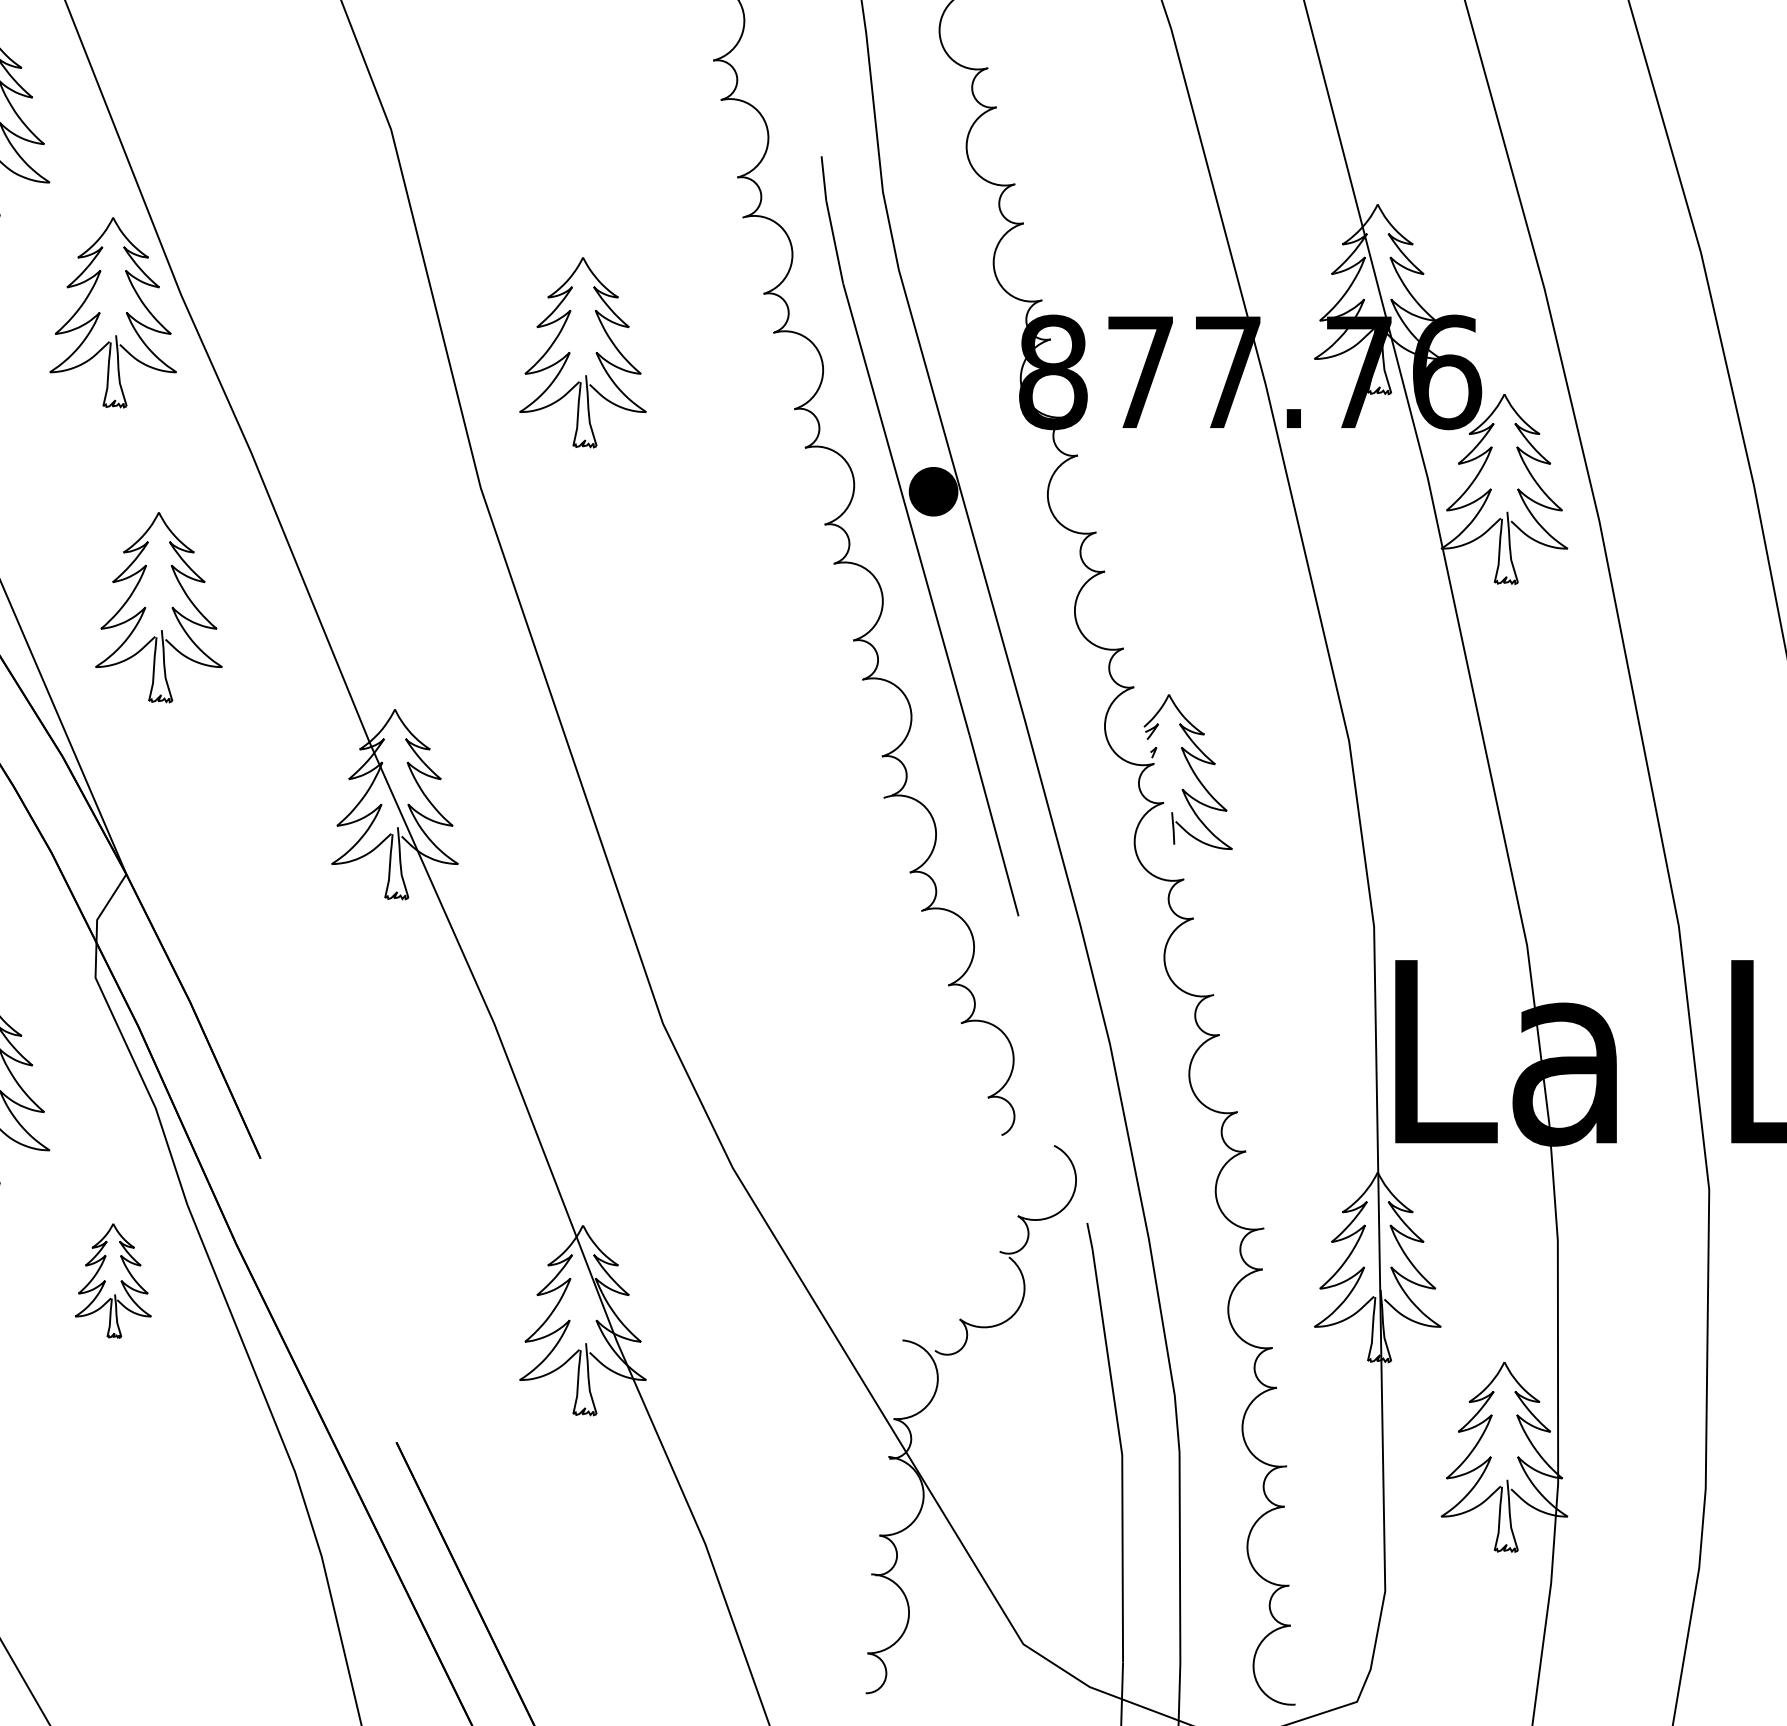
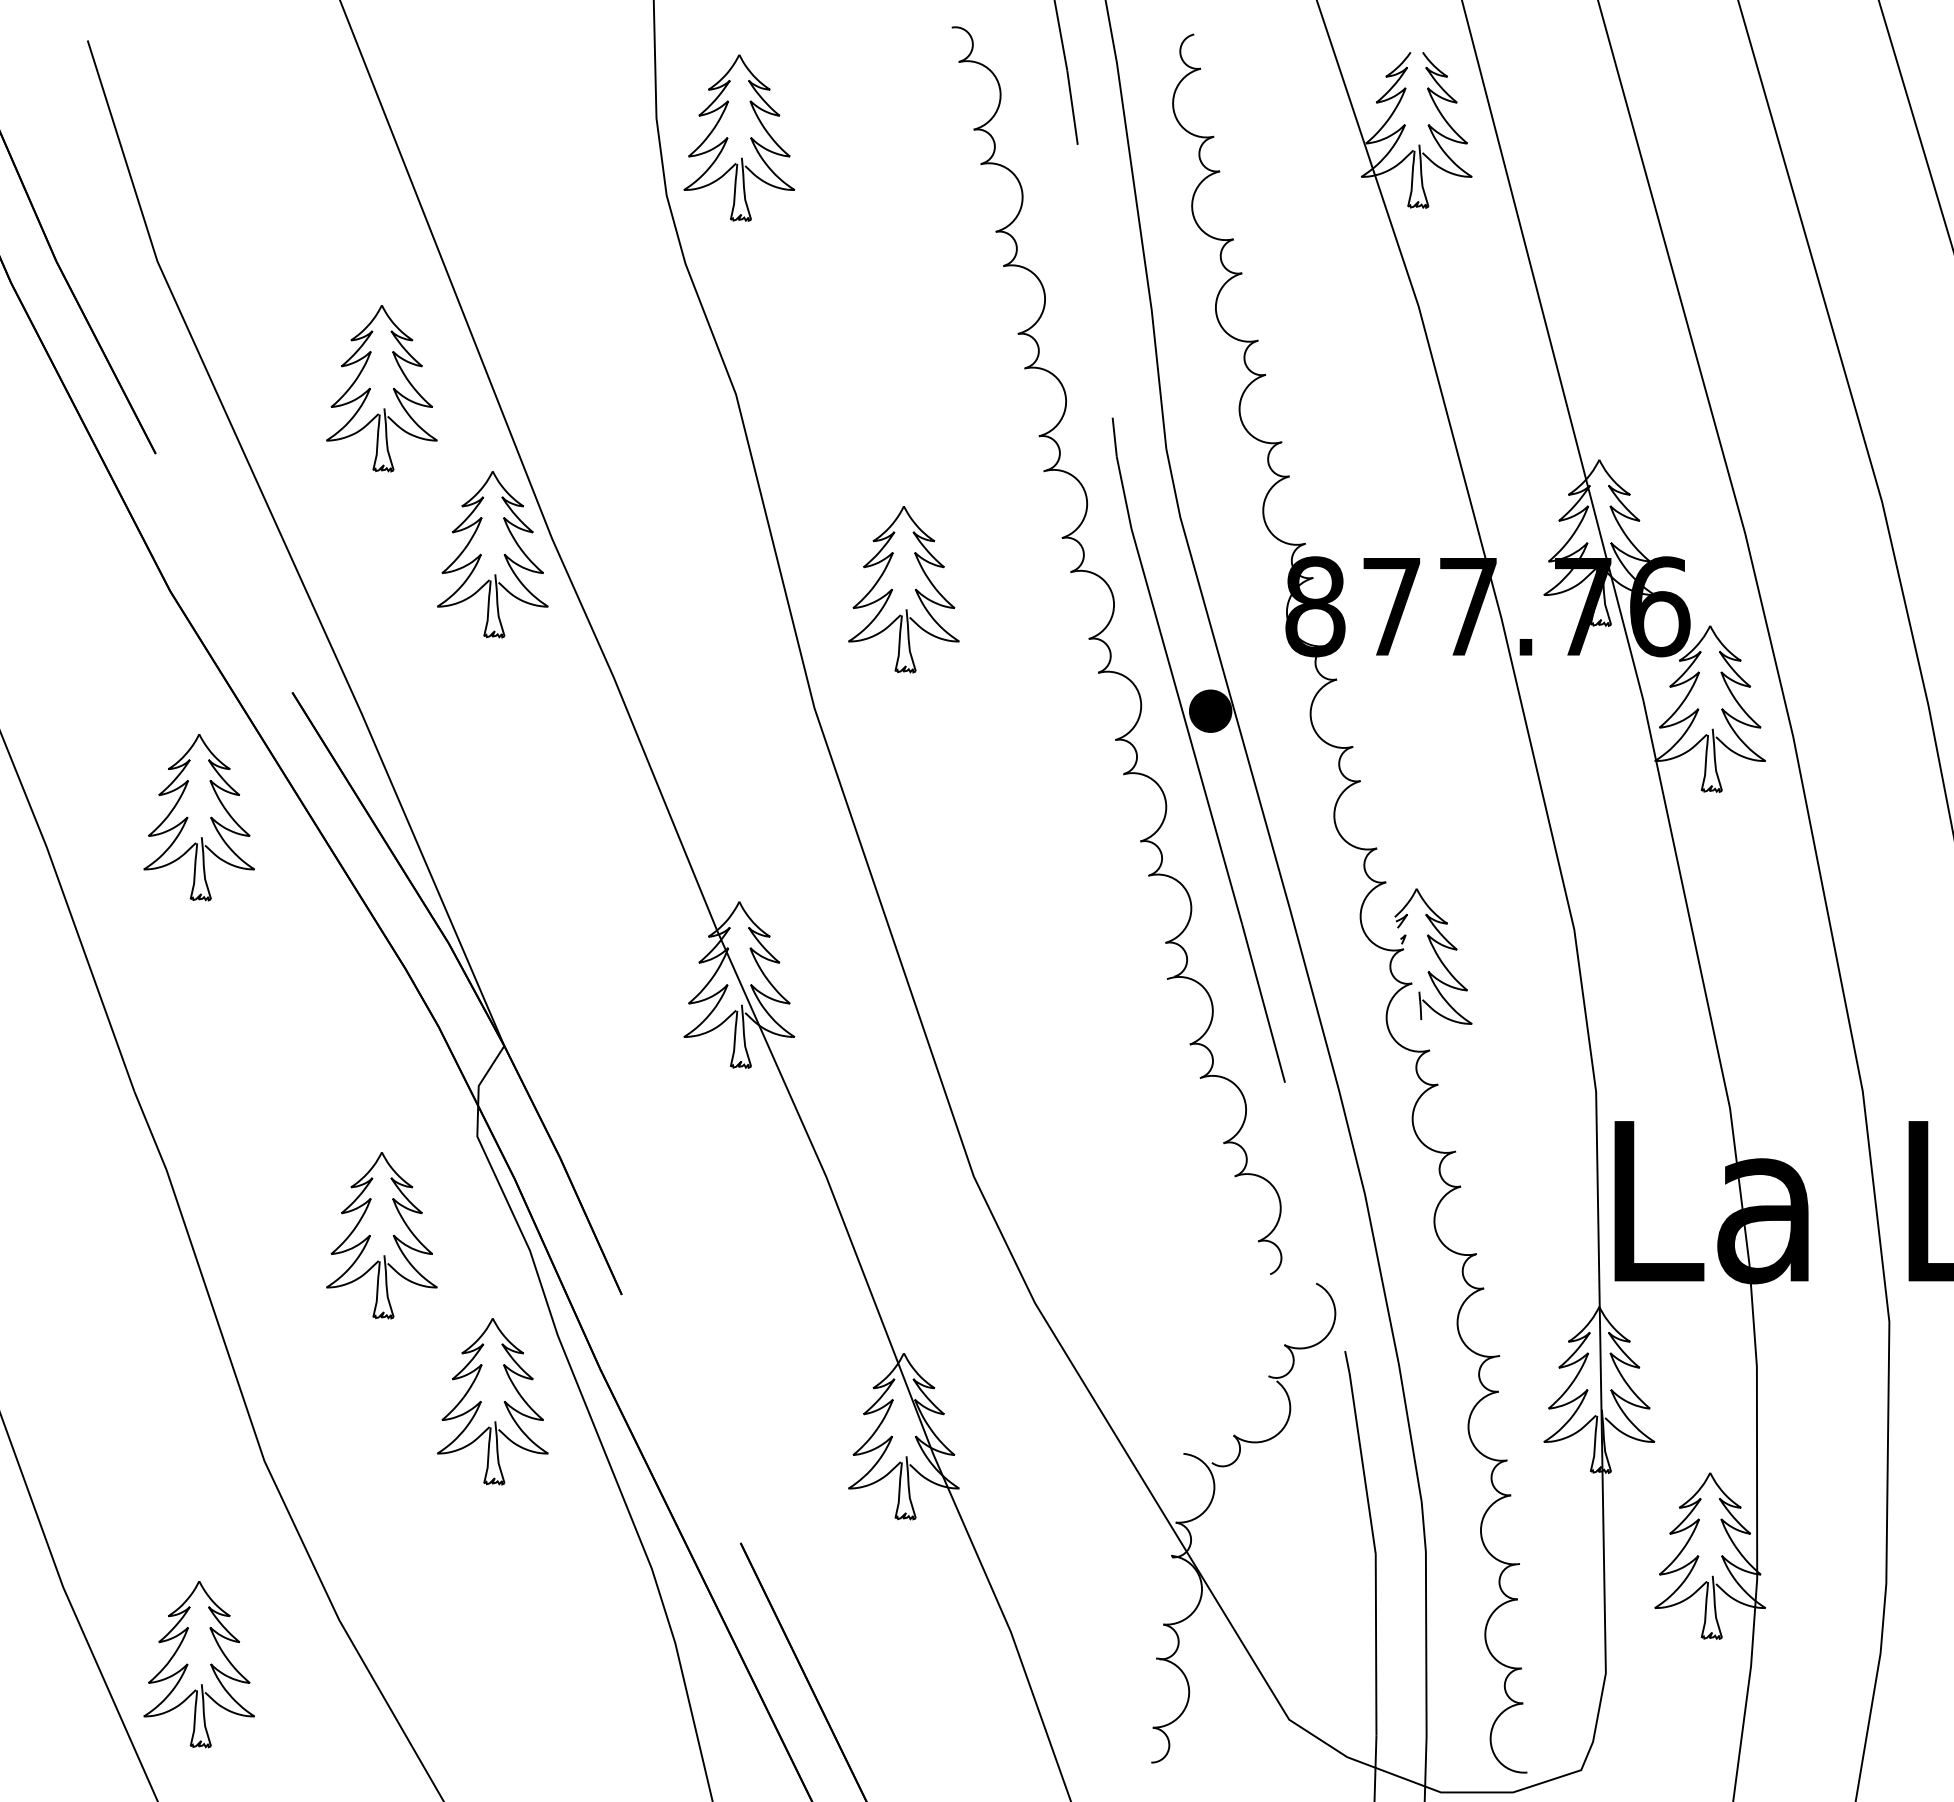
part: (158, 607) -> (532, 812), removed
part: (112, 1280) -> (492, 1401), size x1.67

